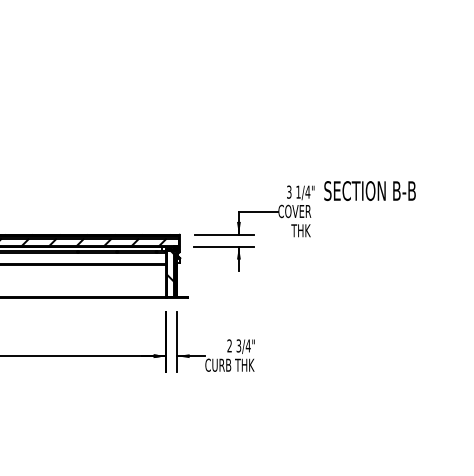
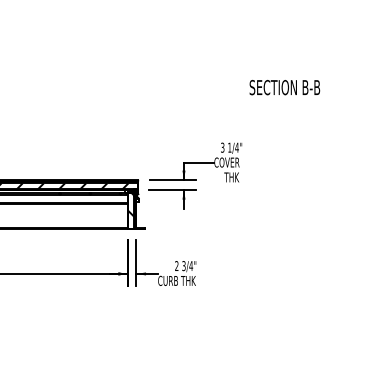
text: (369, 190) -> (284, 87), moved

